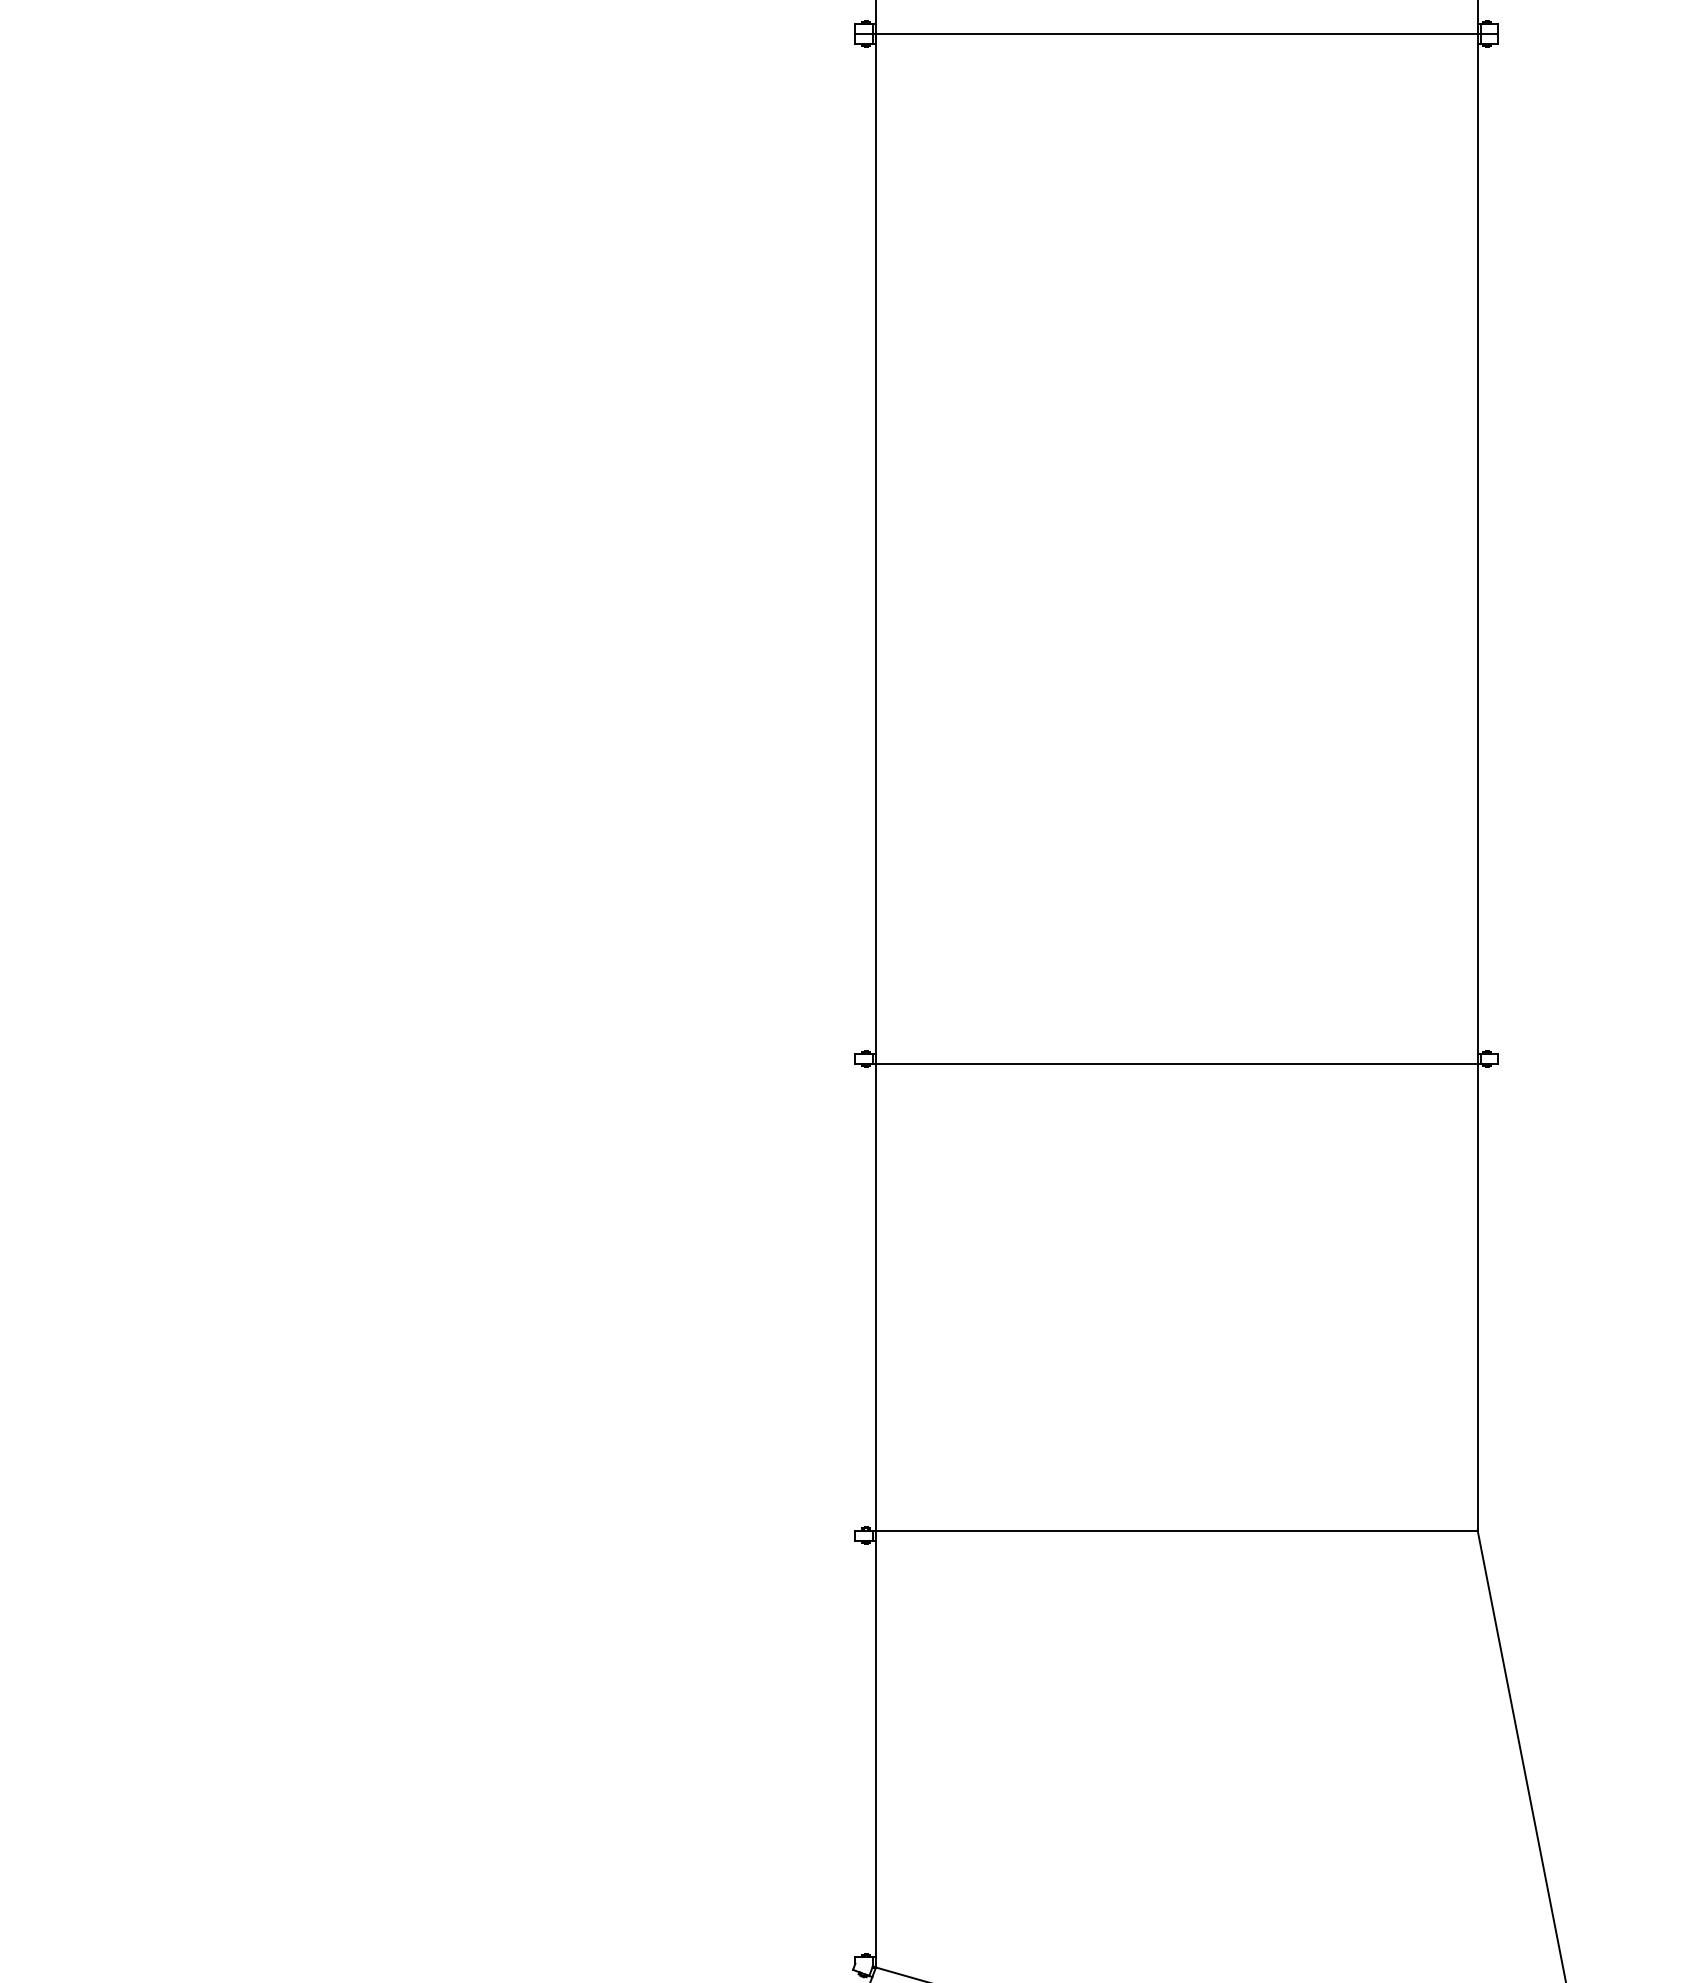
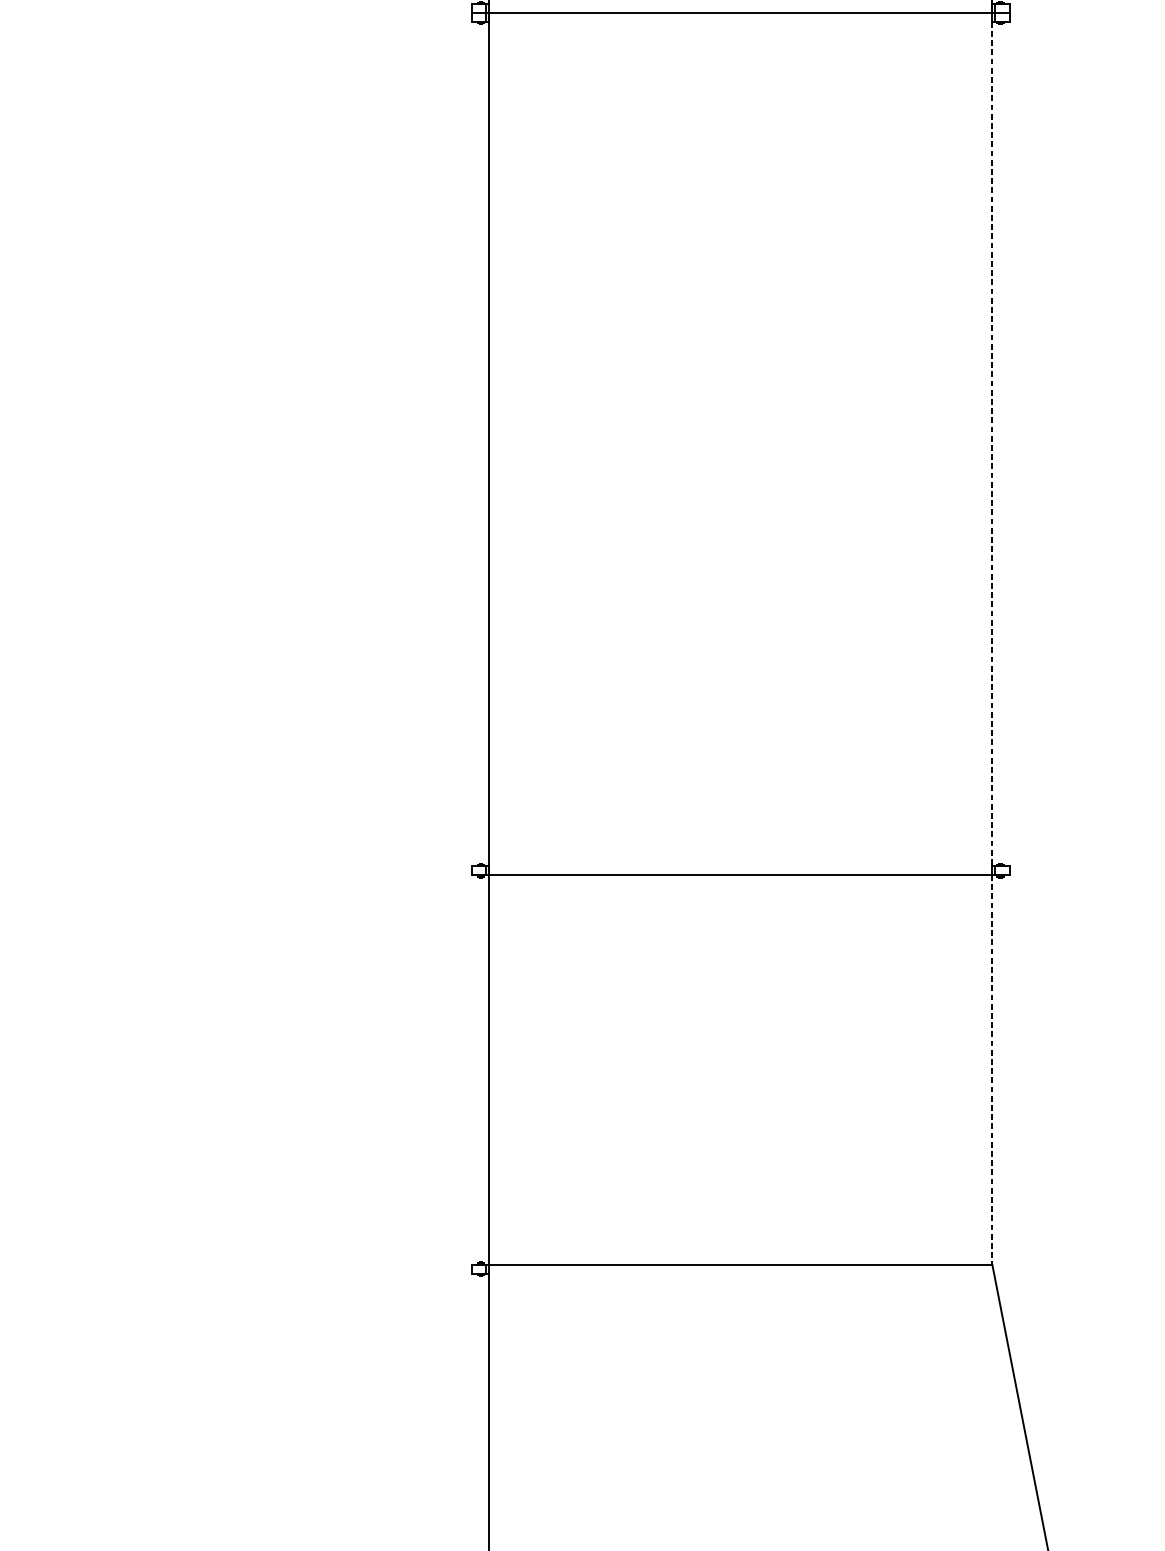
line: (1477, 549) -> (992, 444), solid -> dashed
line: (1477, 1297) -> (992, 1070), solid -> dashed

